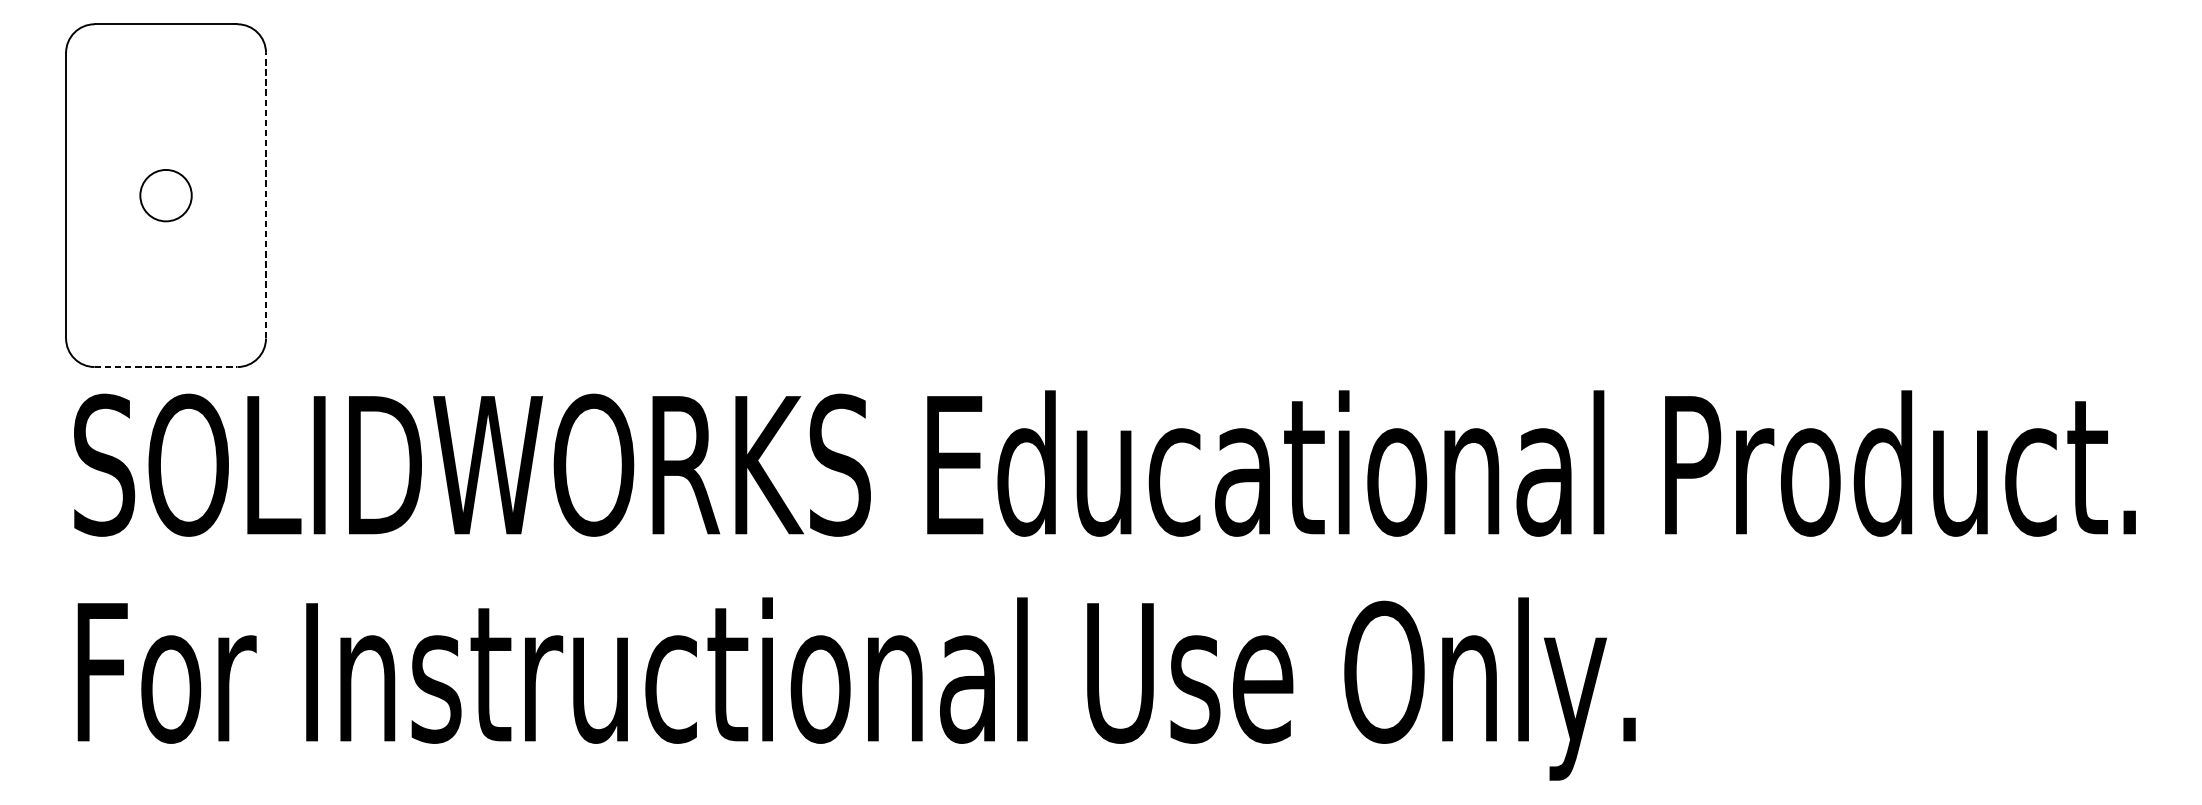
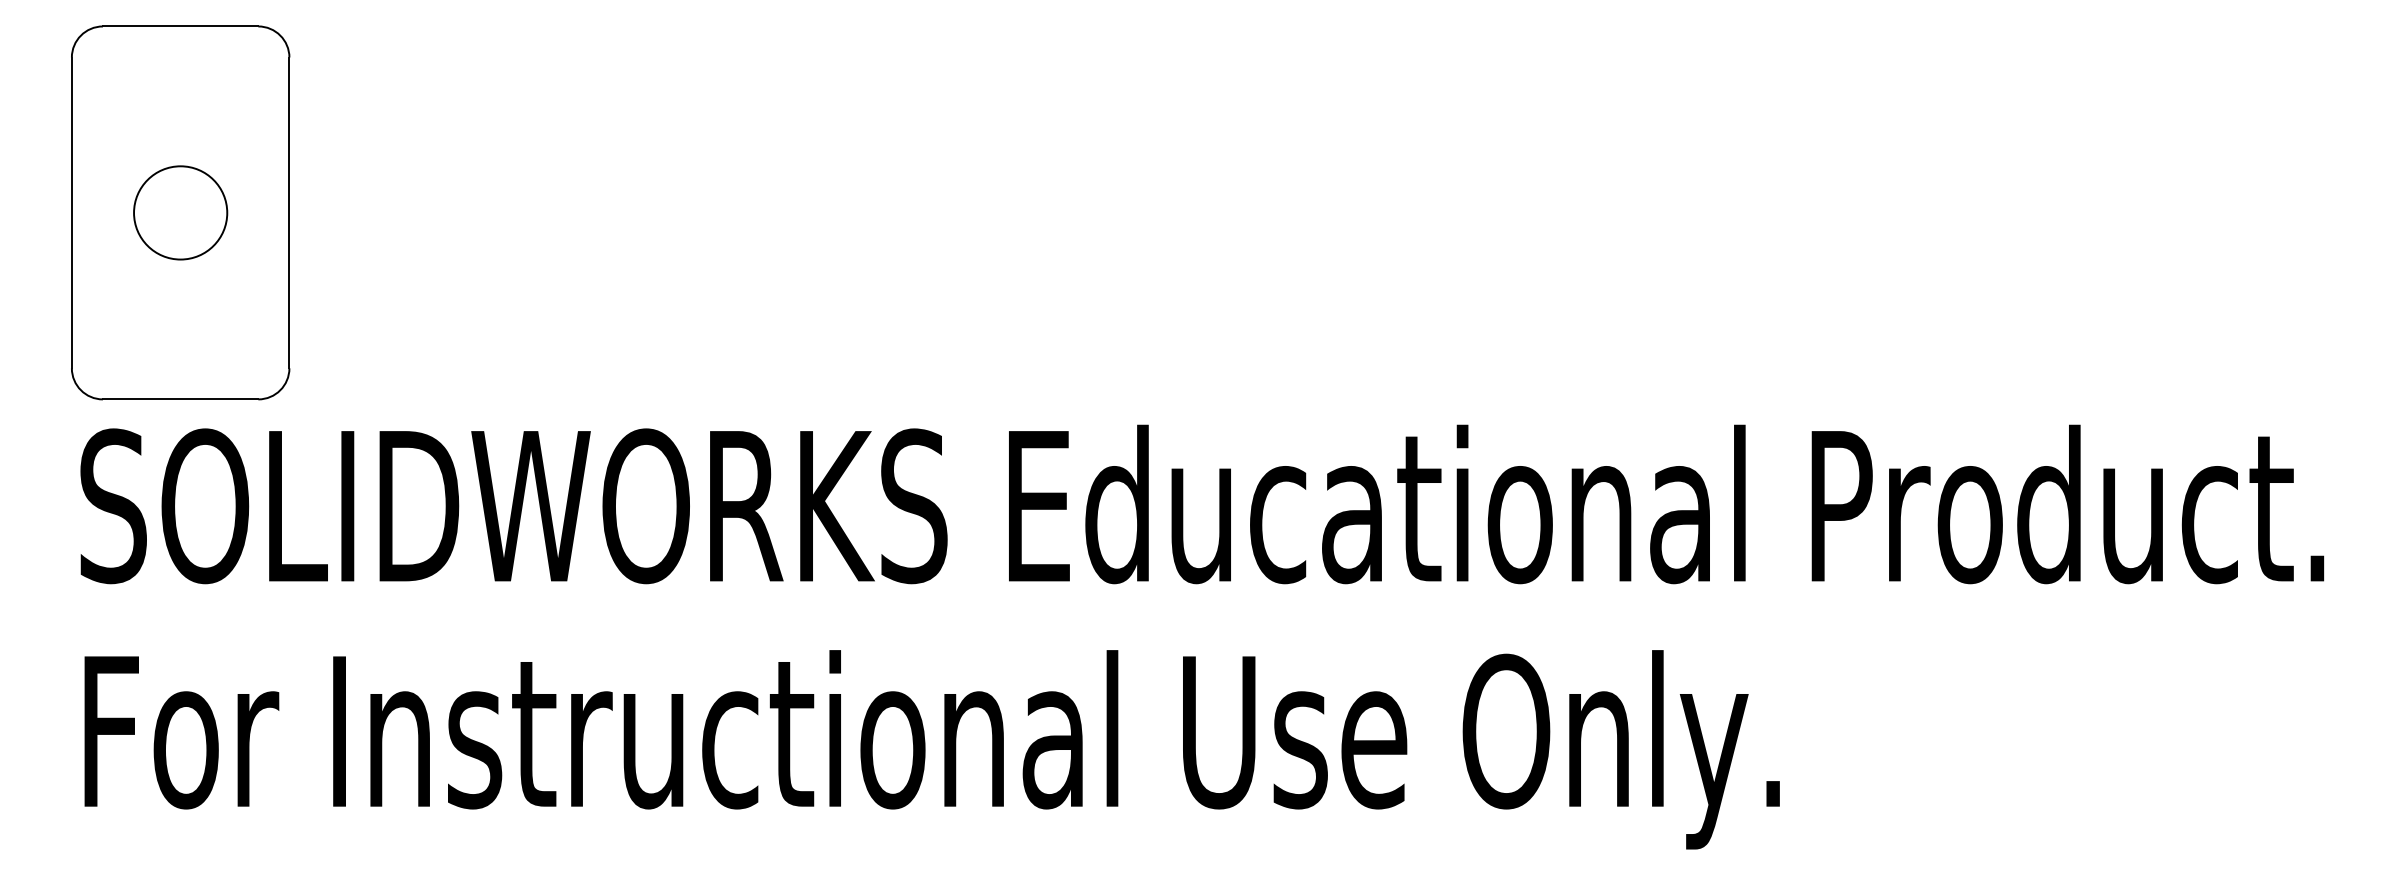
circle: (165, 195) -> (180, 212), size x1.67
line: (266, 195) -> (289, 212), dashed -> solid
line: (165, 367) -> (180, 399), dashed -> solid

